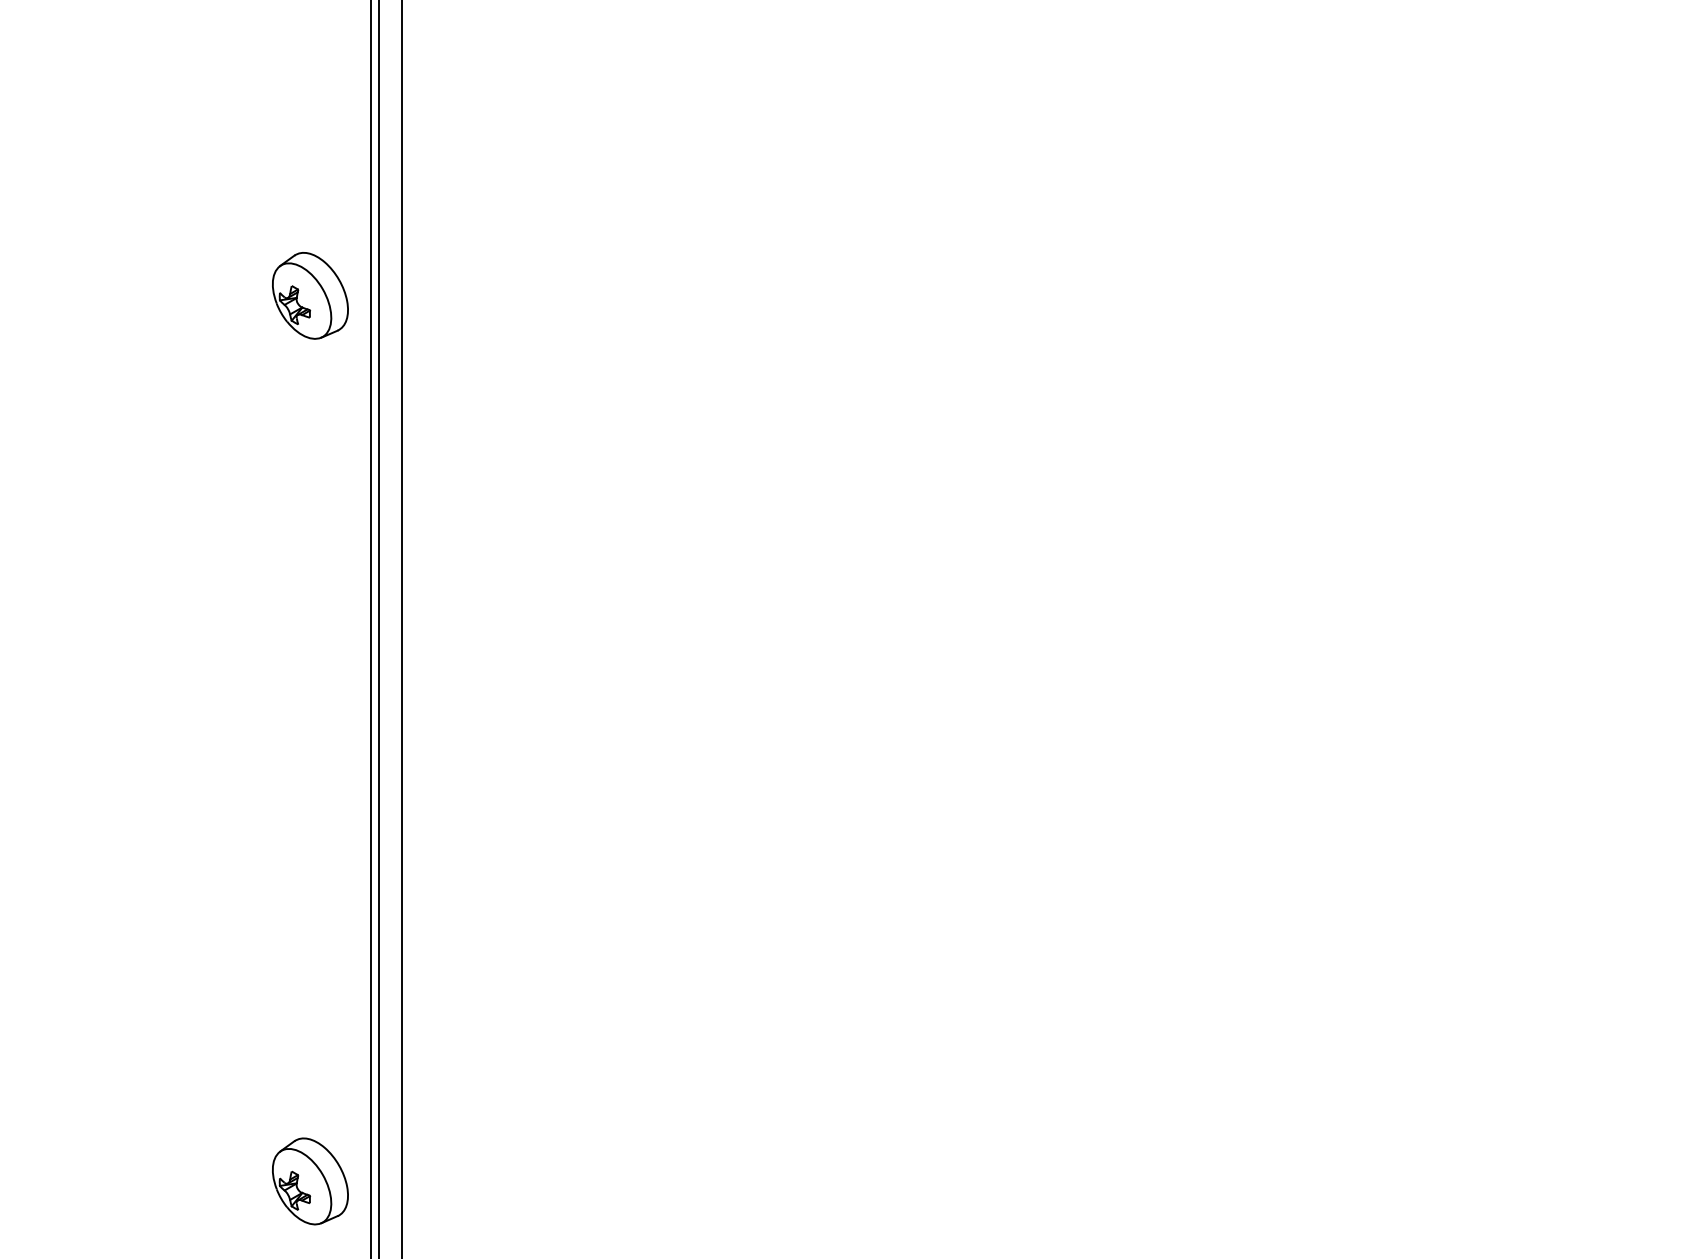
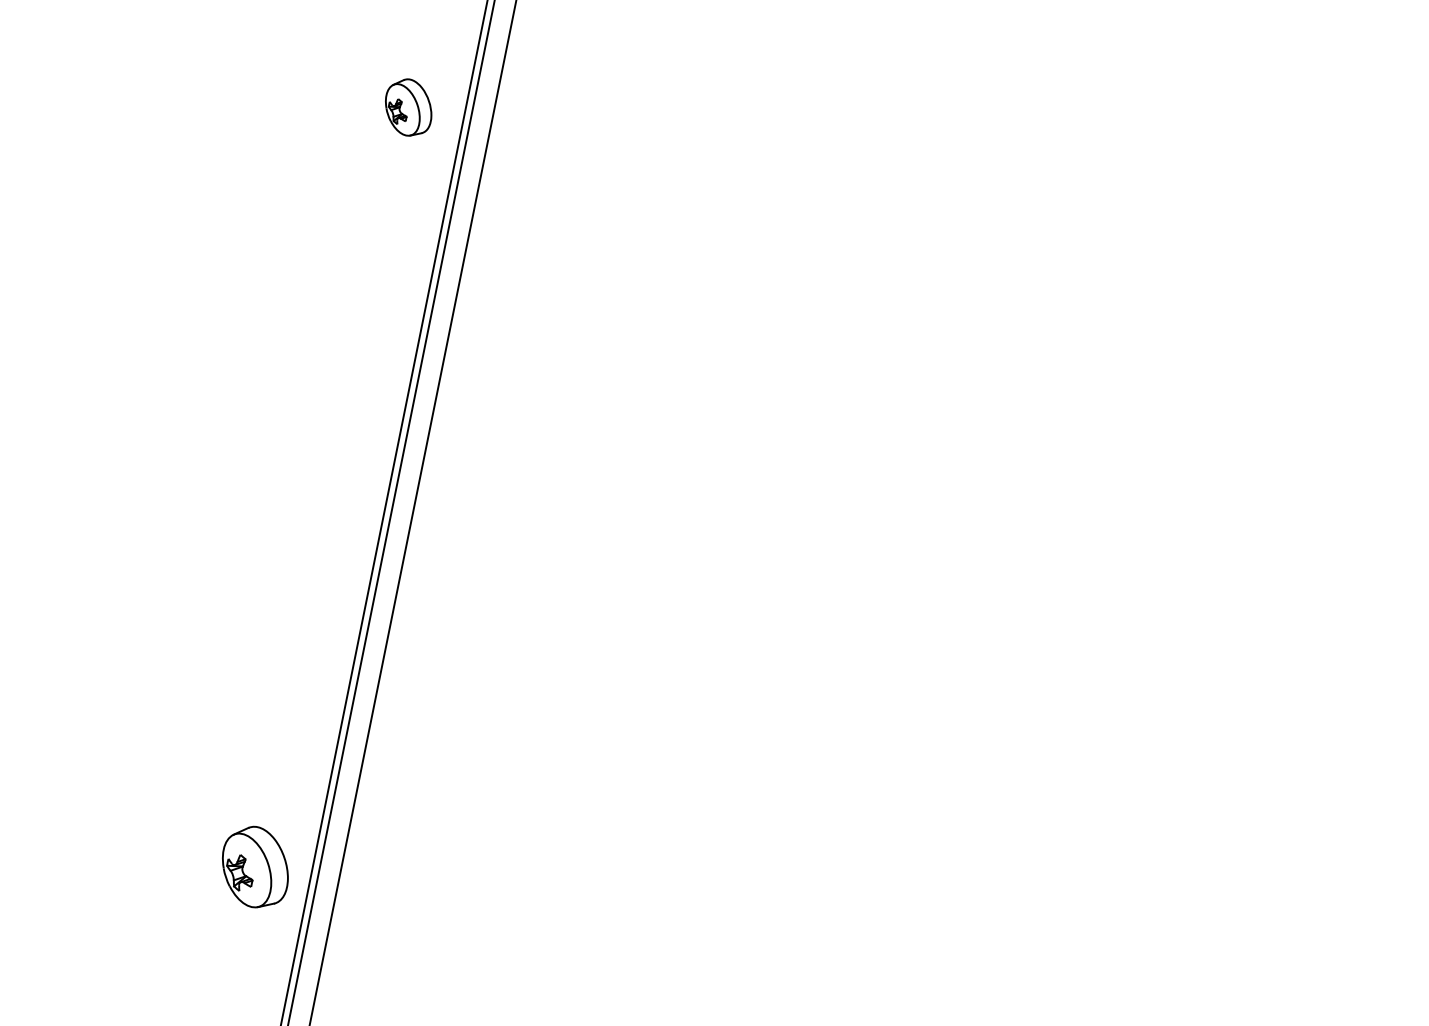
part: (310, 295) -> (408, 107), size x0.7
part: (310, 1181) -> (255, 867), moved

